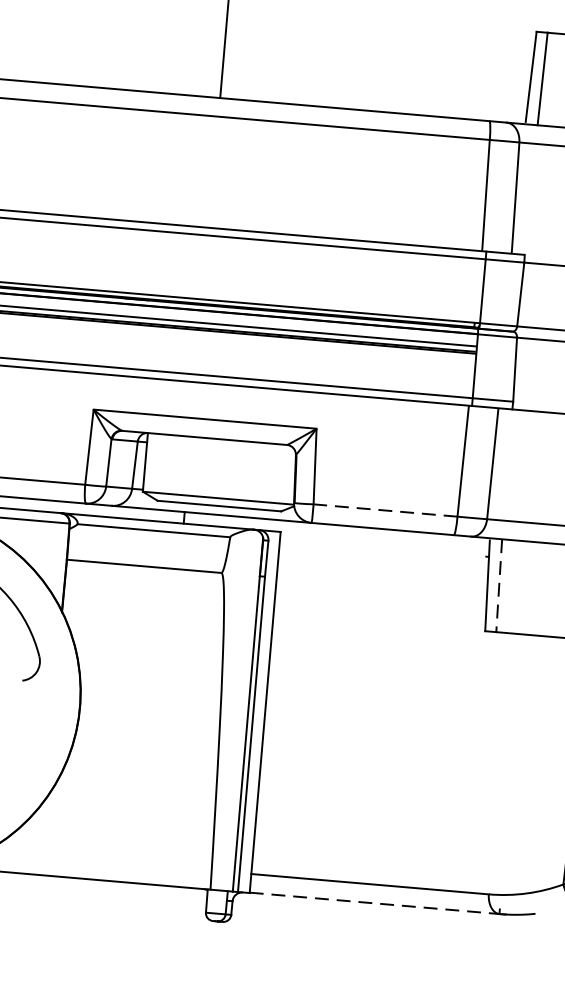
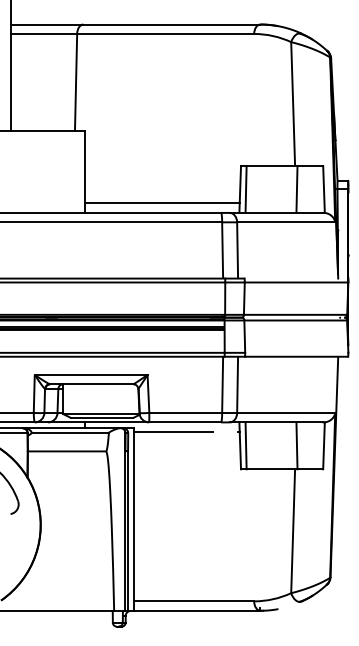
line: (373, 92) -> (161, 203), added
line: (385, 509) -> (185, 412), dashed -> solid
line: (356, 544) -> (172, 431), added
line: (499, 587) -> (246, 446), dashed -> solid
line: (375, 902) -> (197, 610), dashed -> solid

